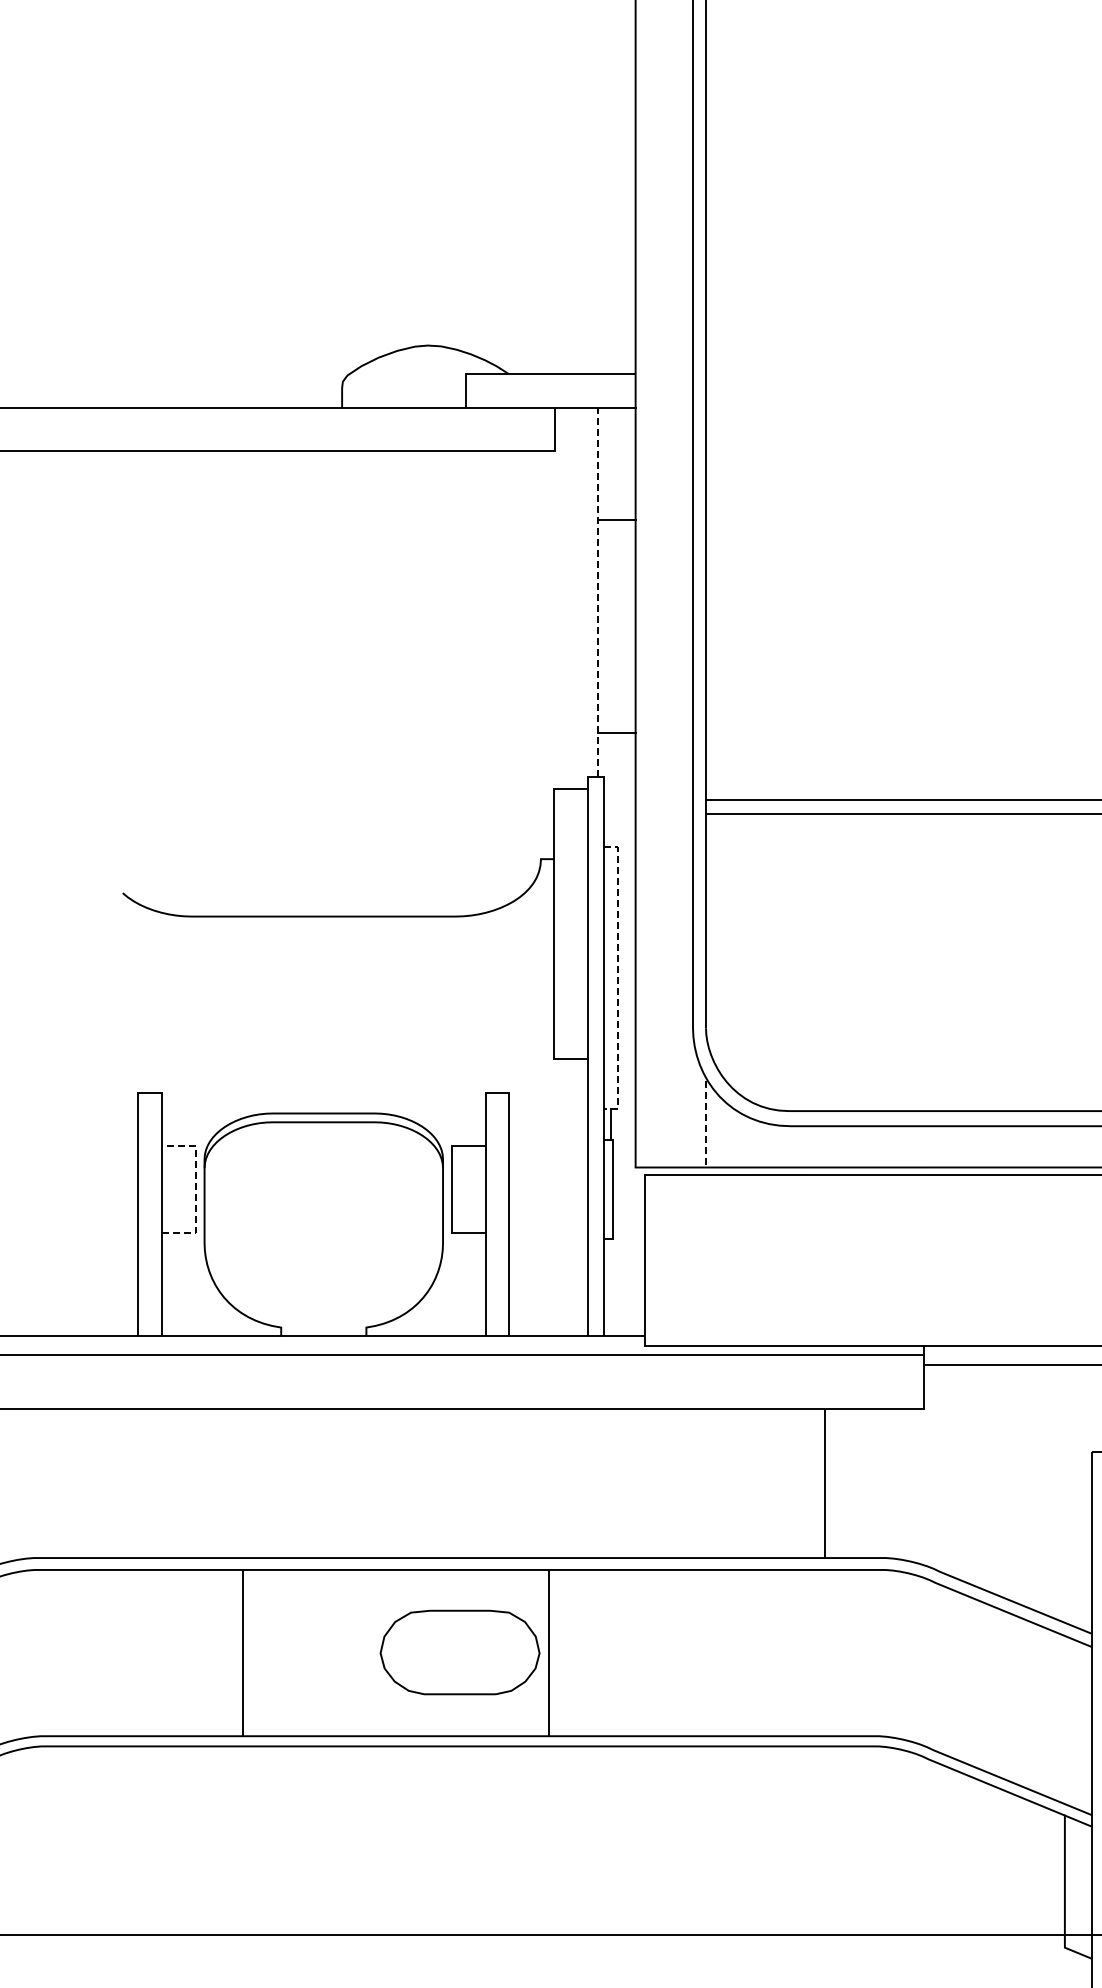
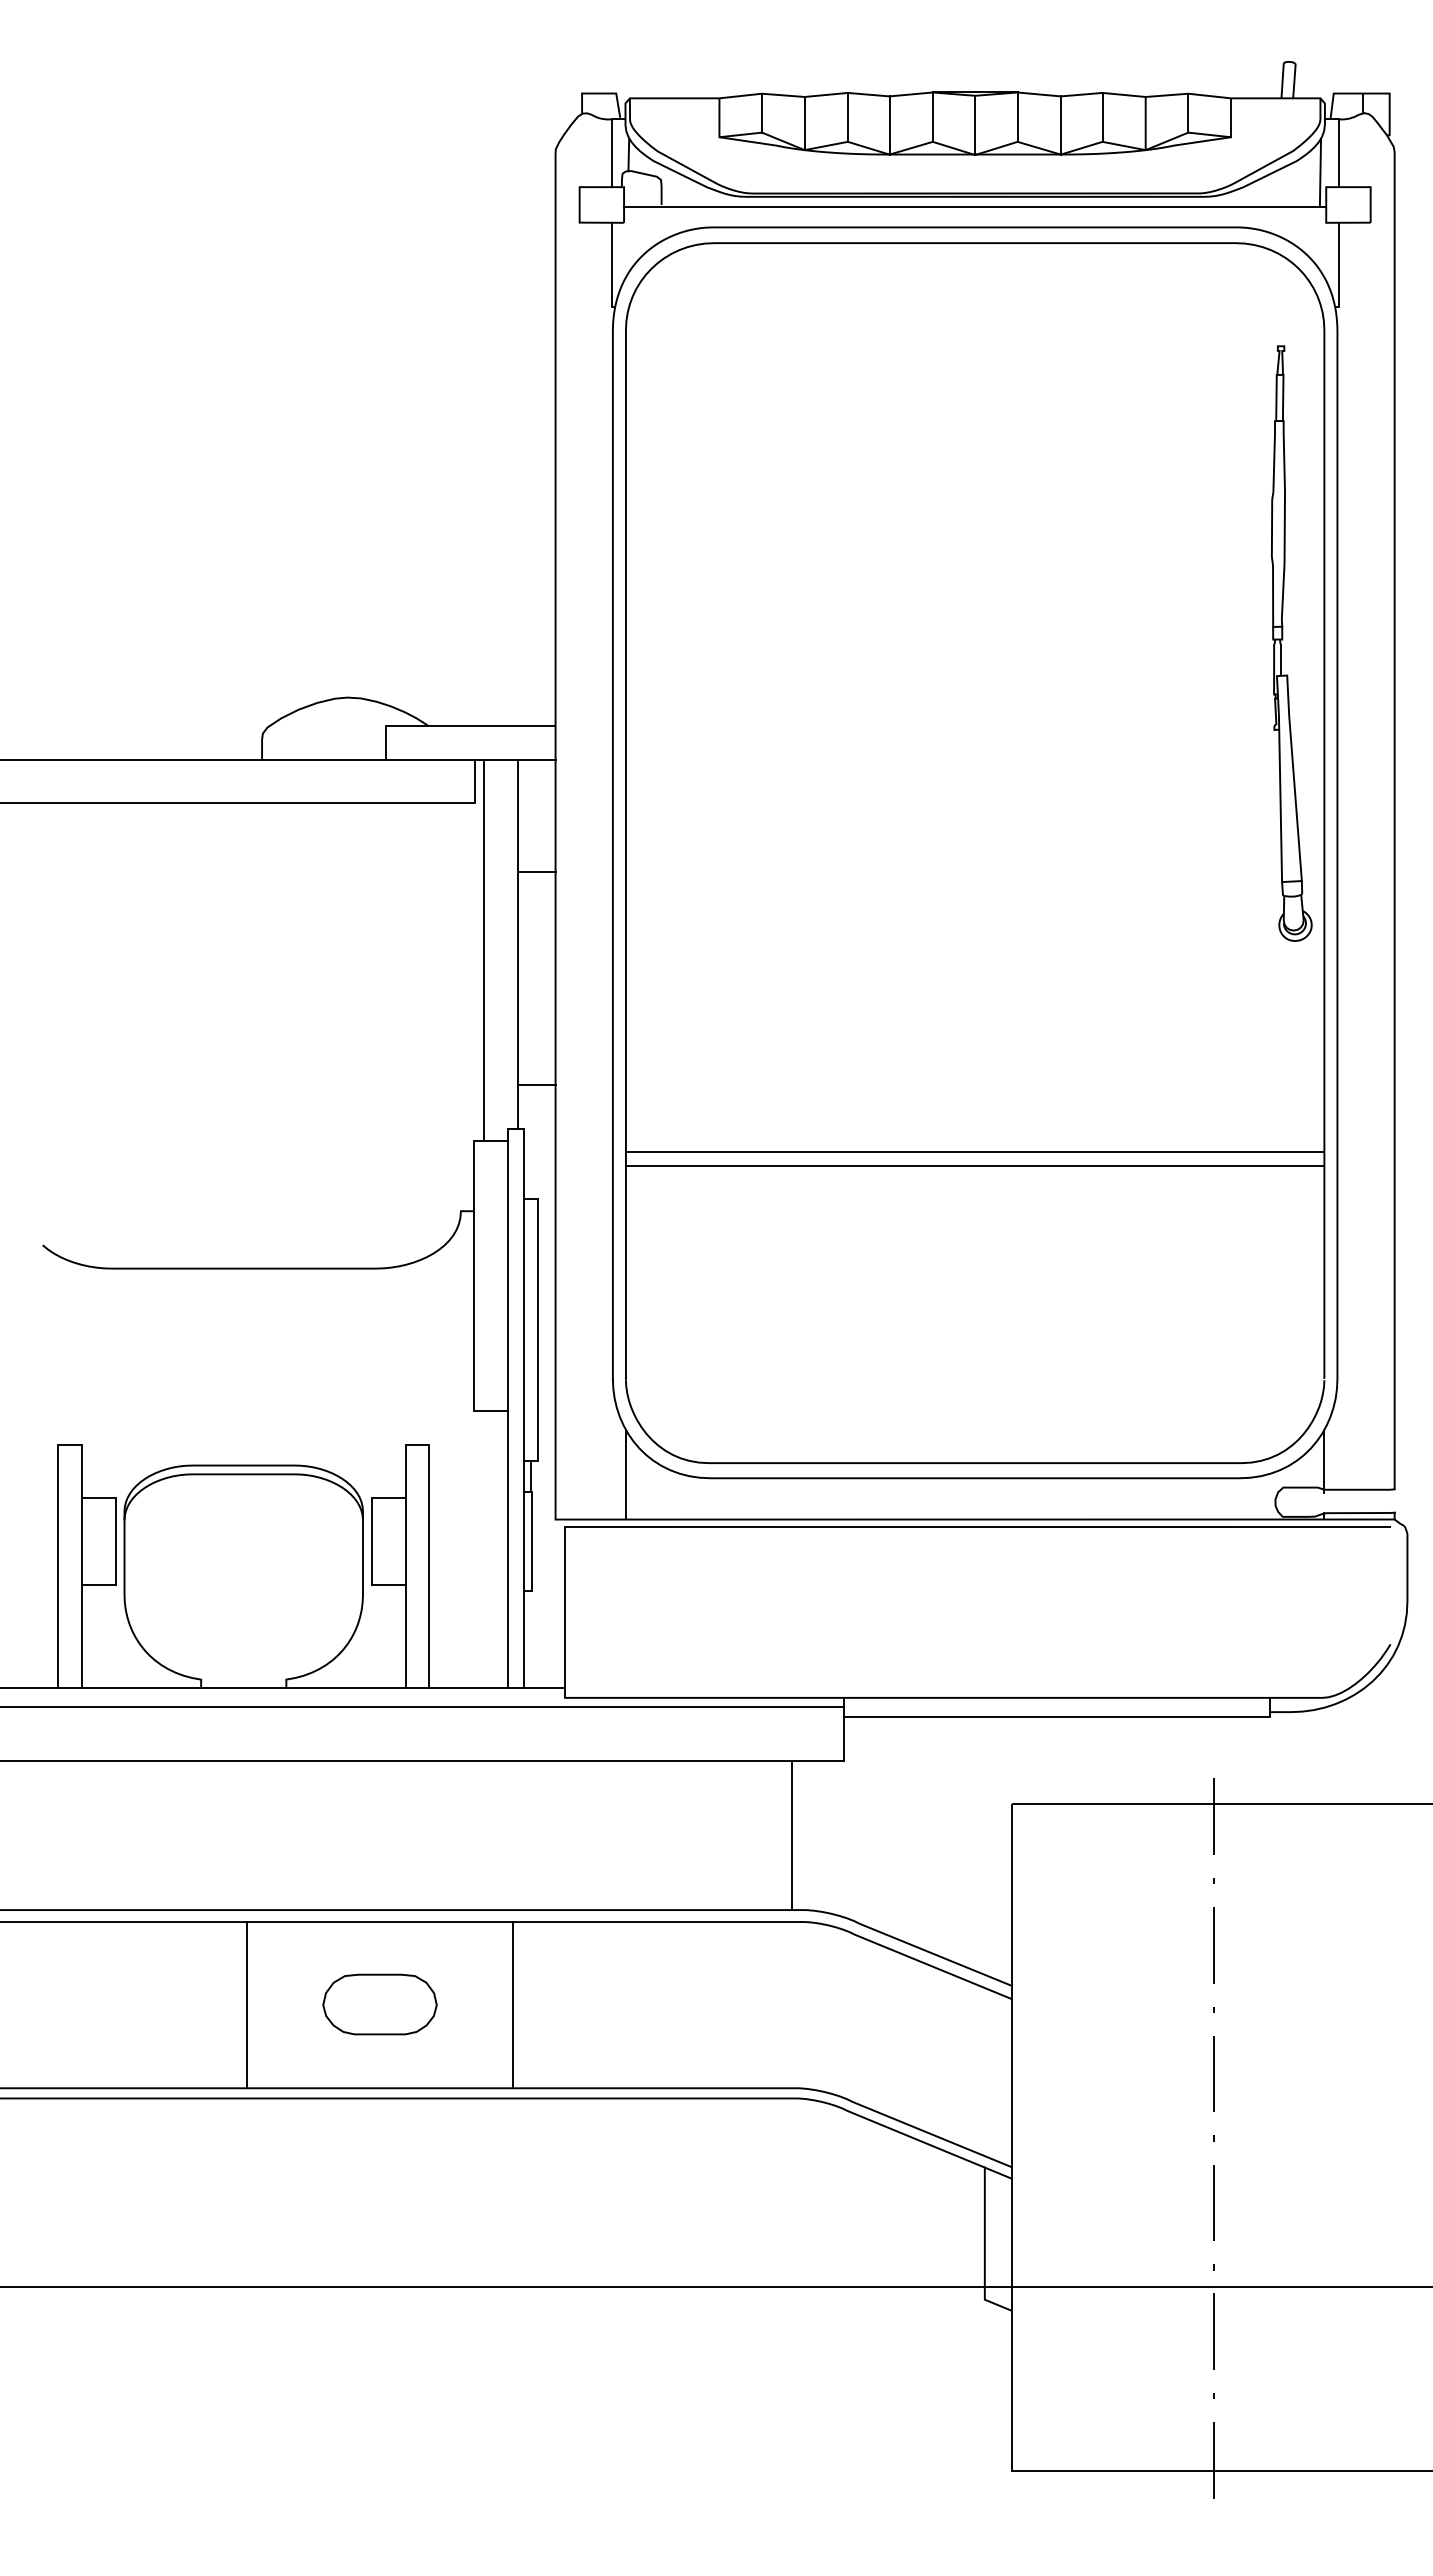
line: (597, 593) -> (517, 945), dashed -> solid
line: (563, 599) -> (483, 951), added
line: (617, 978) -> (537, 1330), dashed -> solid
line: (706, 1121) -> (626, 1473), dashed -> solid
line: (195, 1189) -> (115, 1541), dashed -> solid
line: (824, 1483) -> (791, 1835), moved
part: (459, 1652) -> (379, 2004), size x0.71
line: (242, 1653) -> (247, 2005), moved
line: (548, 1653) -> (512, 2005), moved

